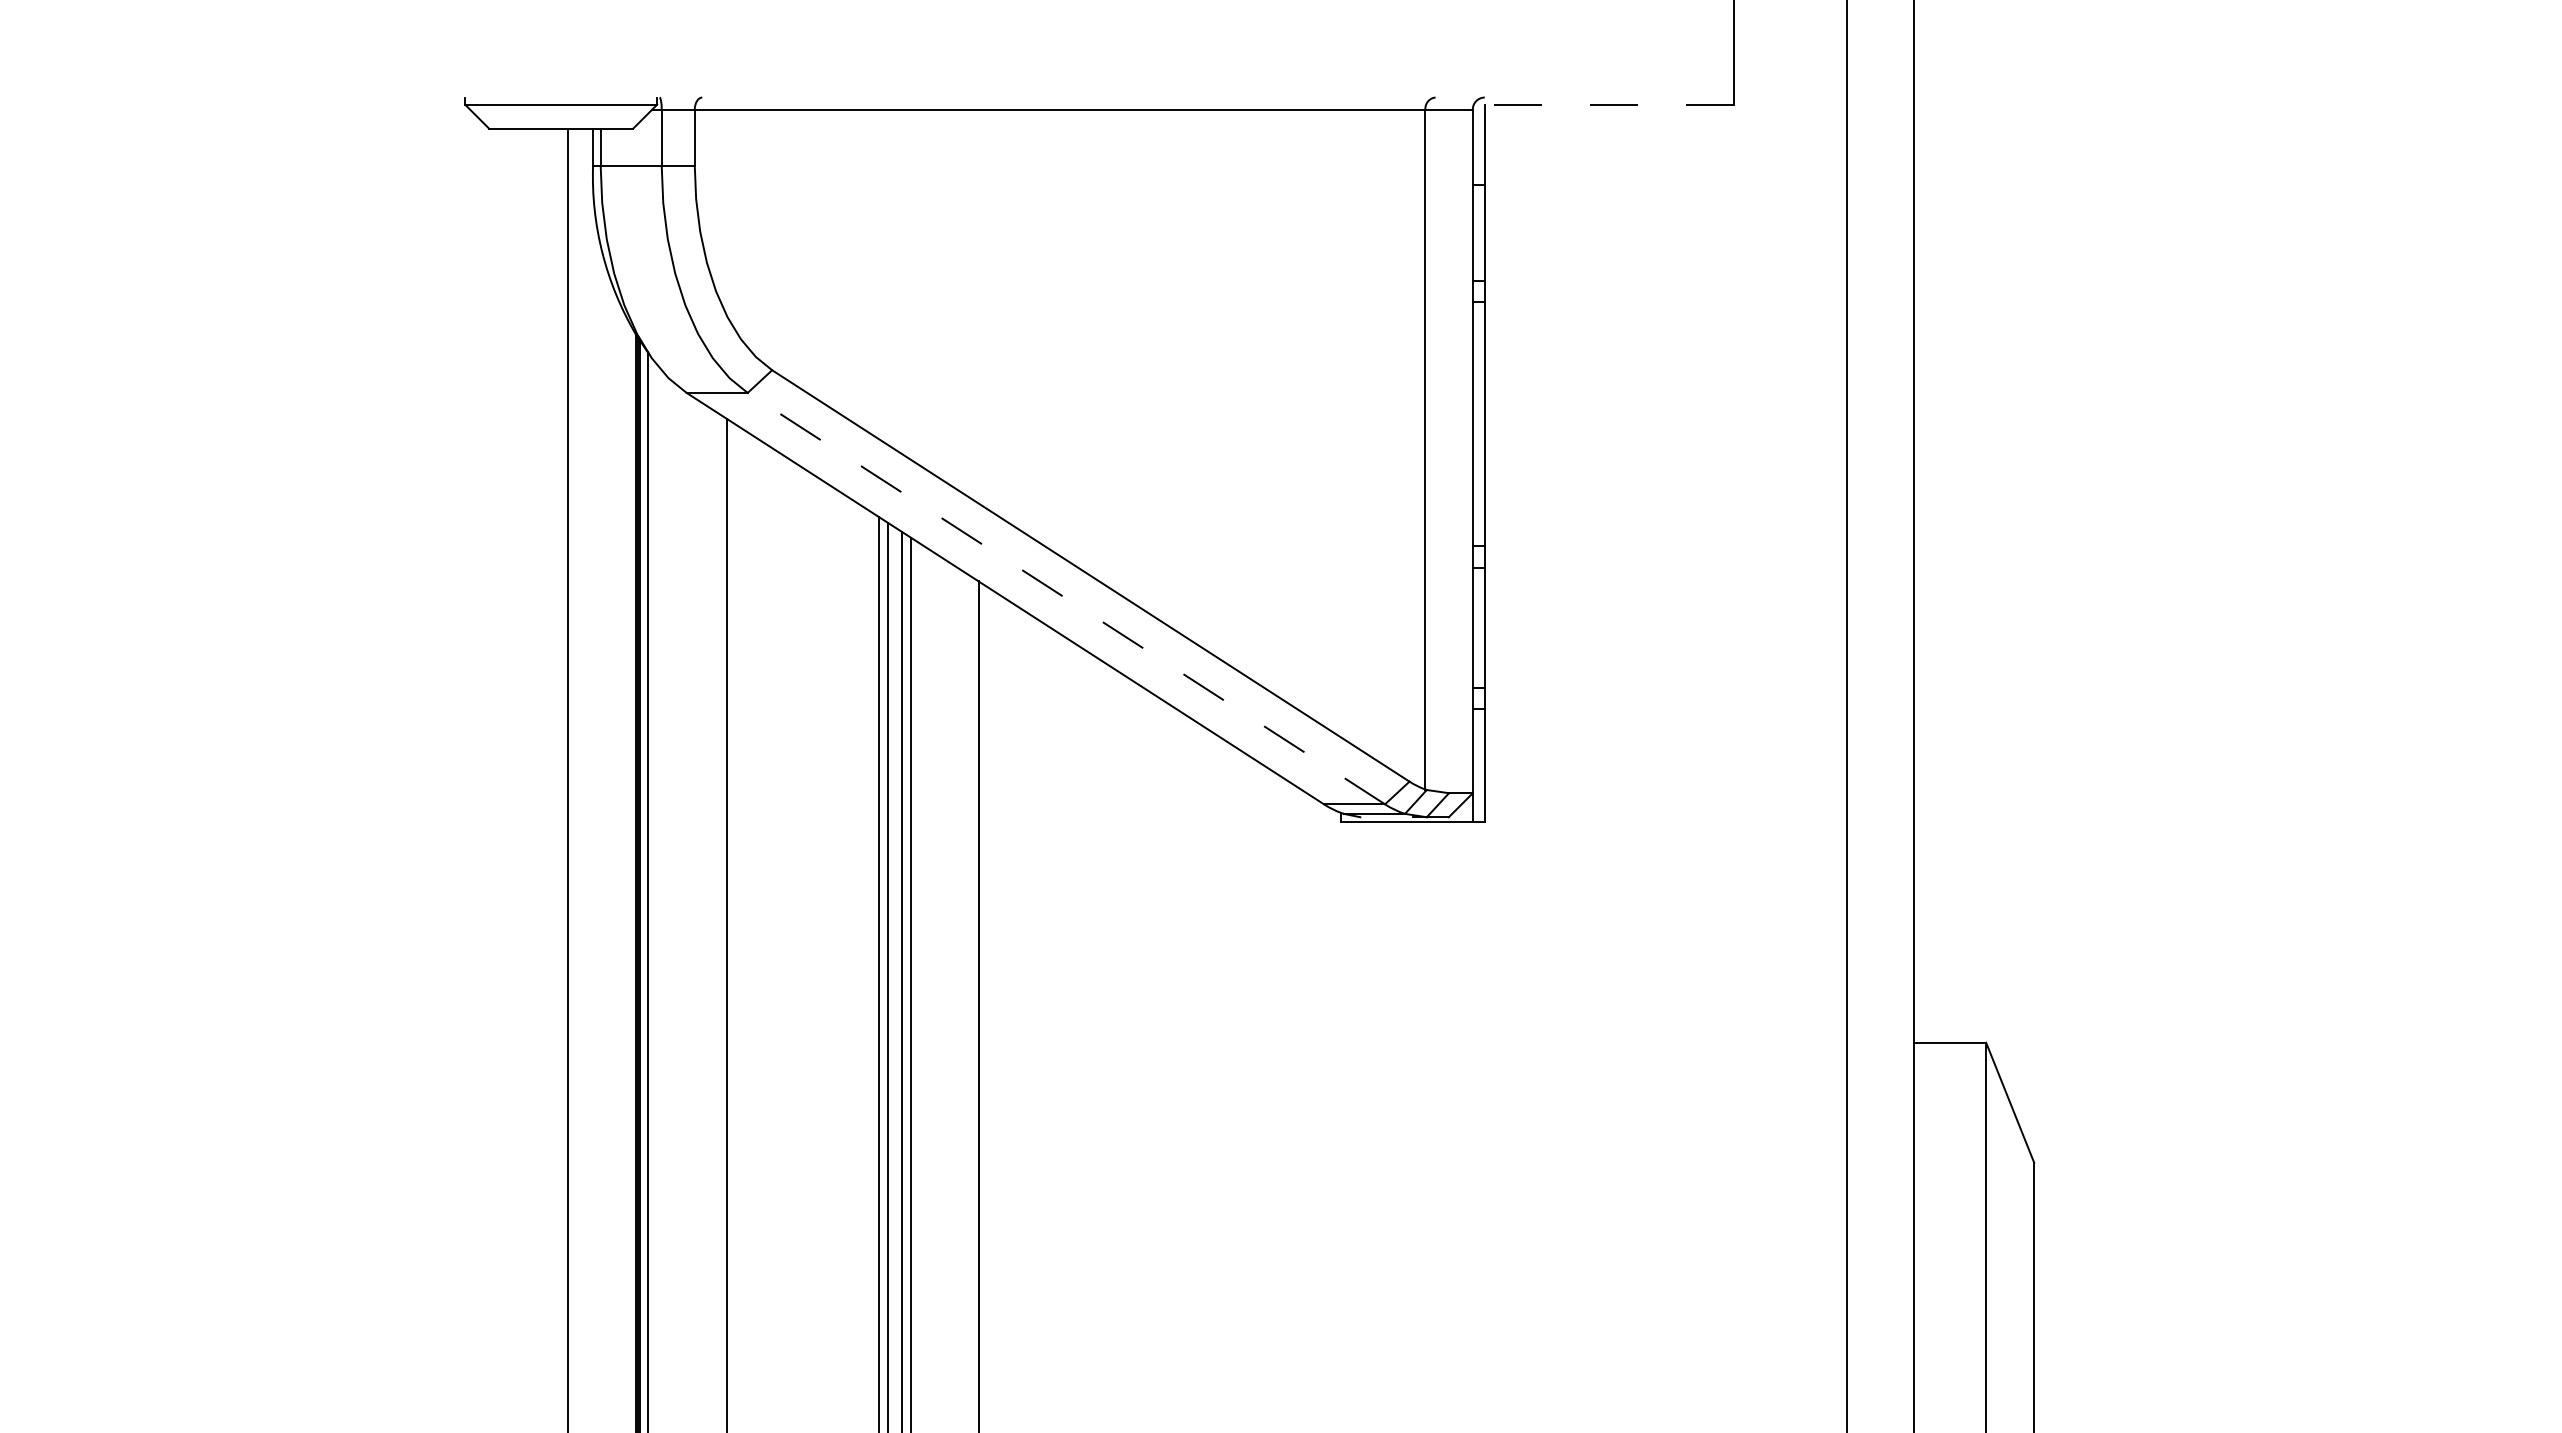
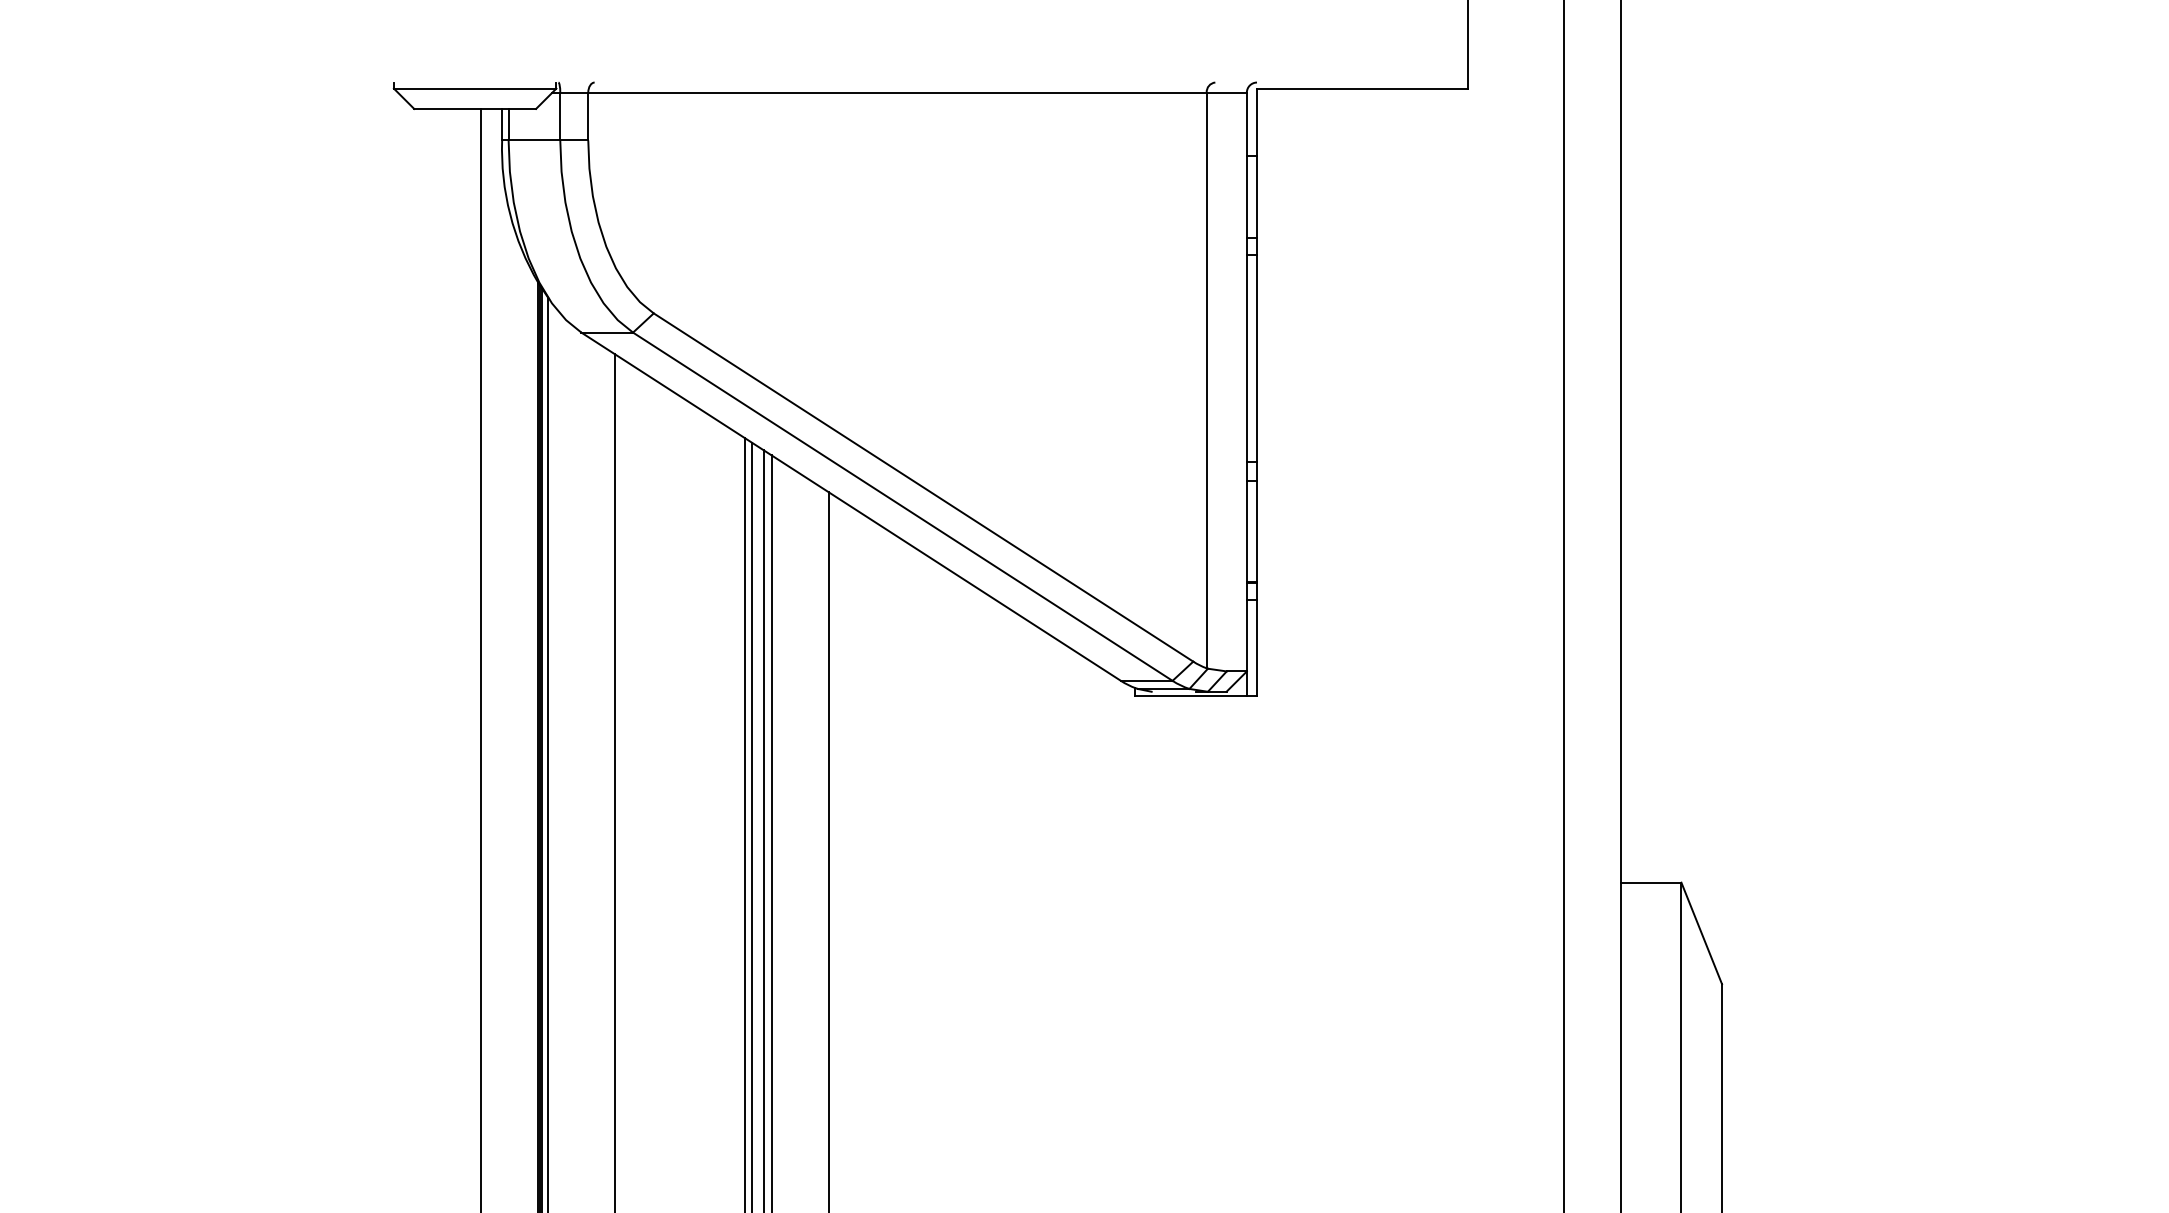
line: (1609, 104) -> (1362, 88), dashed -> solid
line: (1065, 598) -> (902, 506), dashed -> solid

